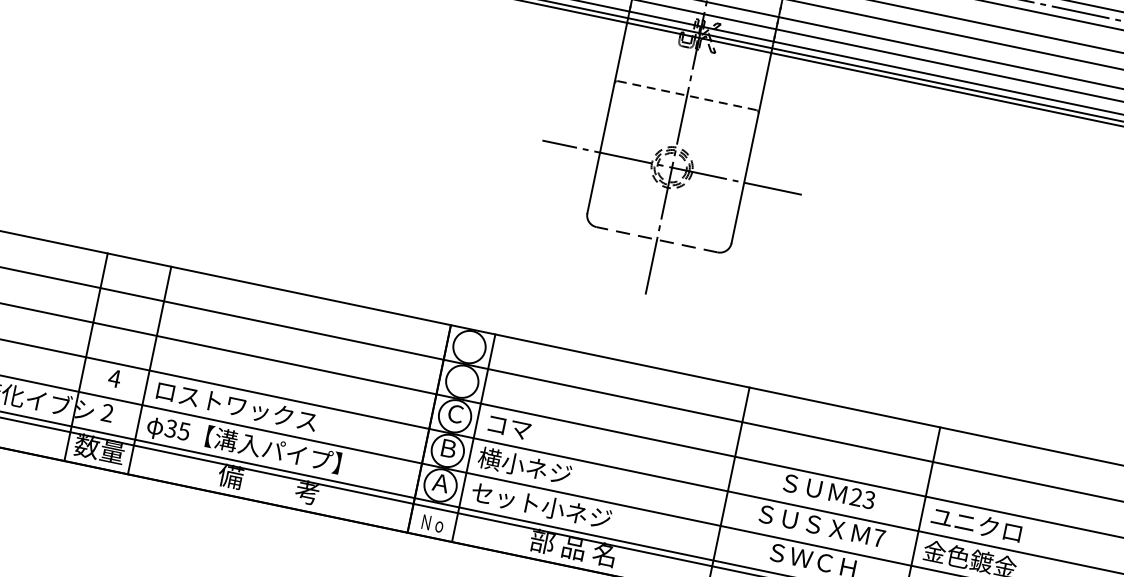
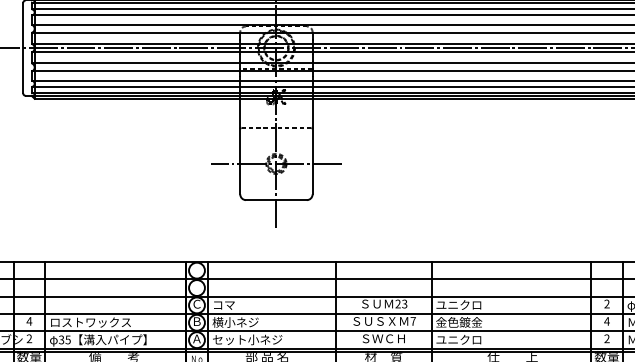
line: (655, 240) -> (275, 200), dashed -> solid

